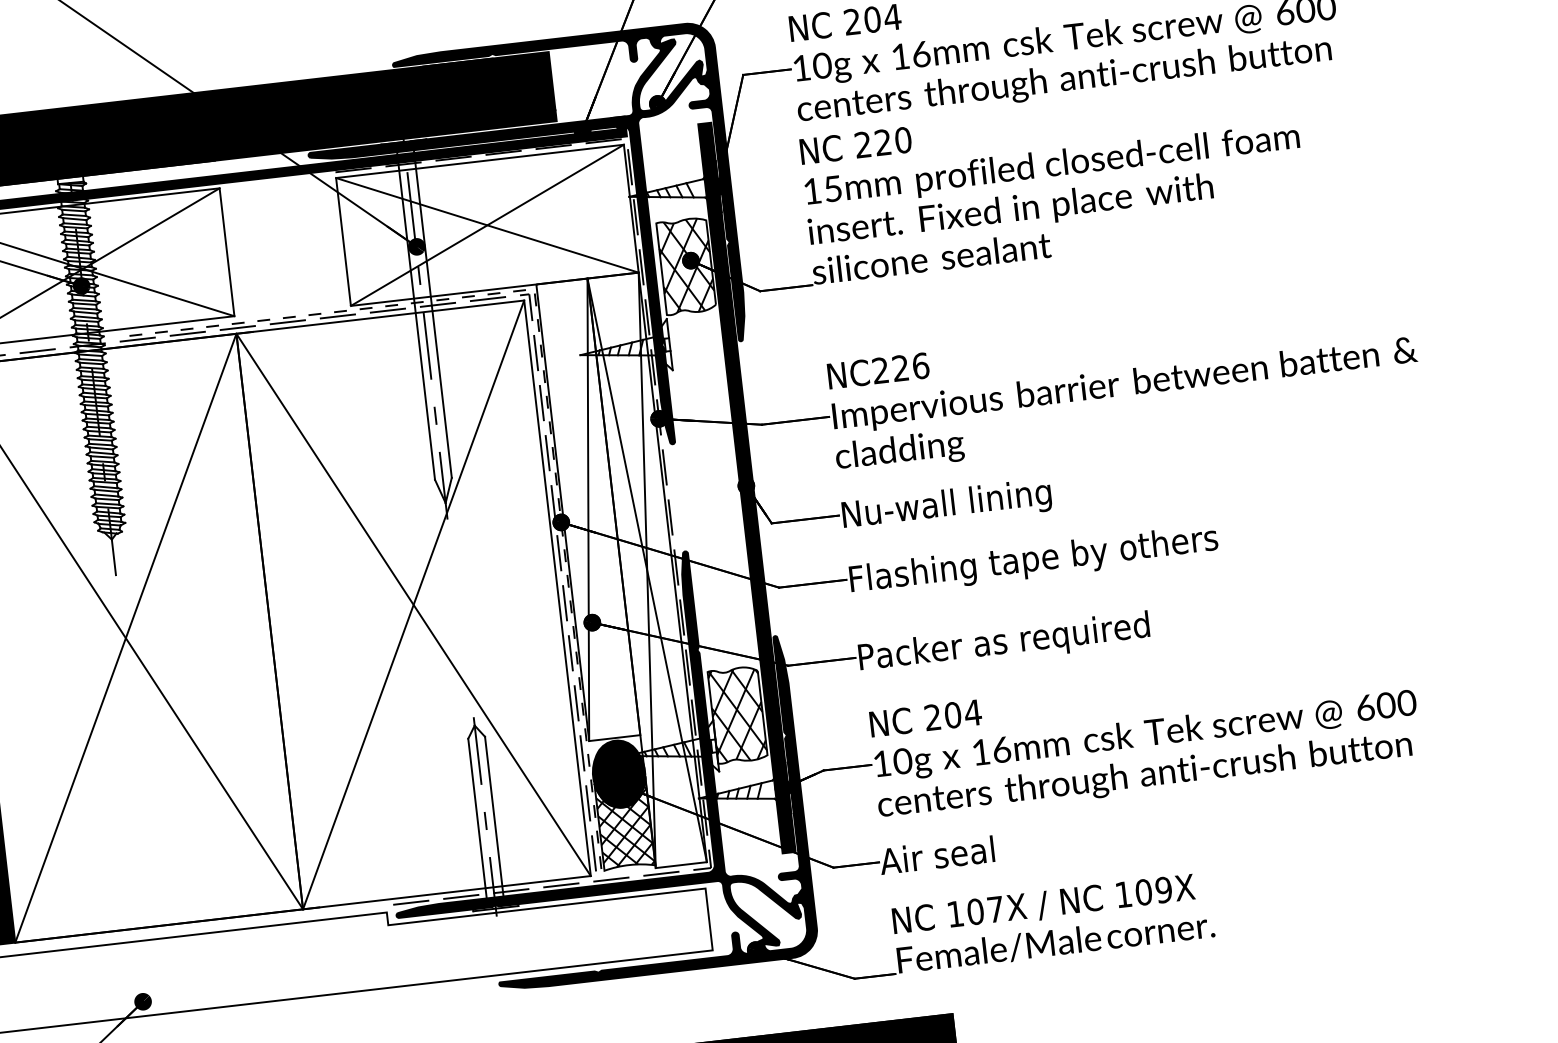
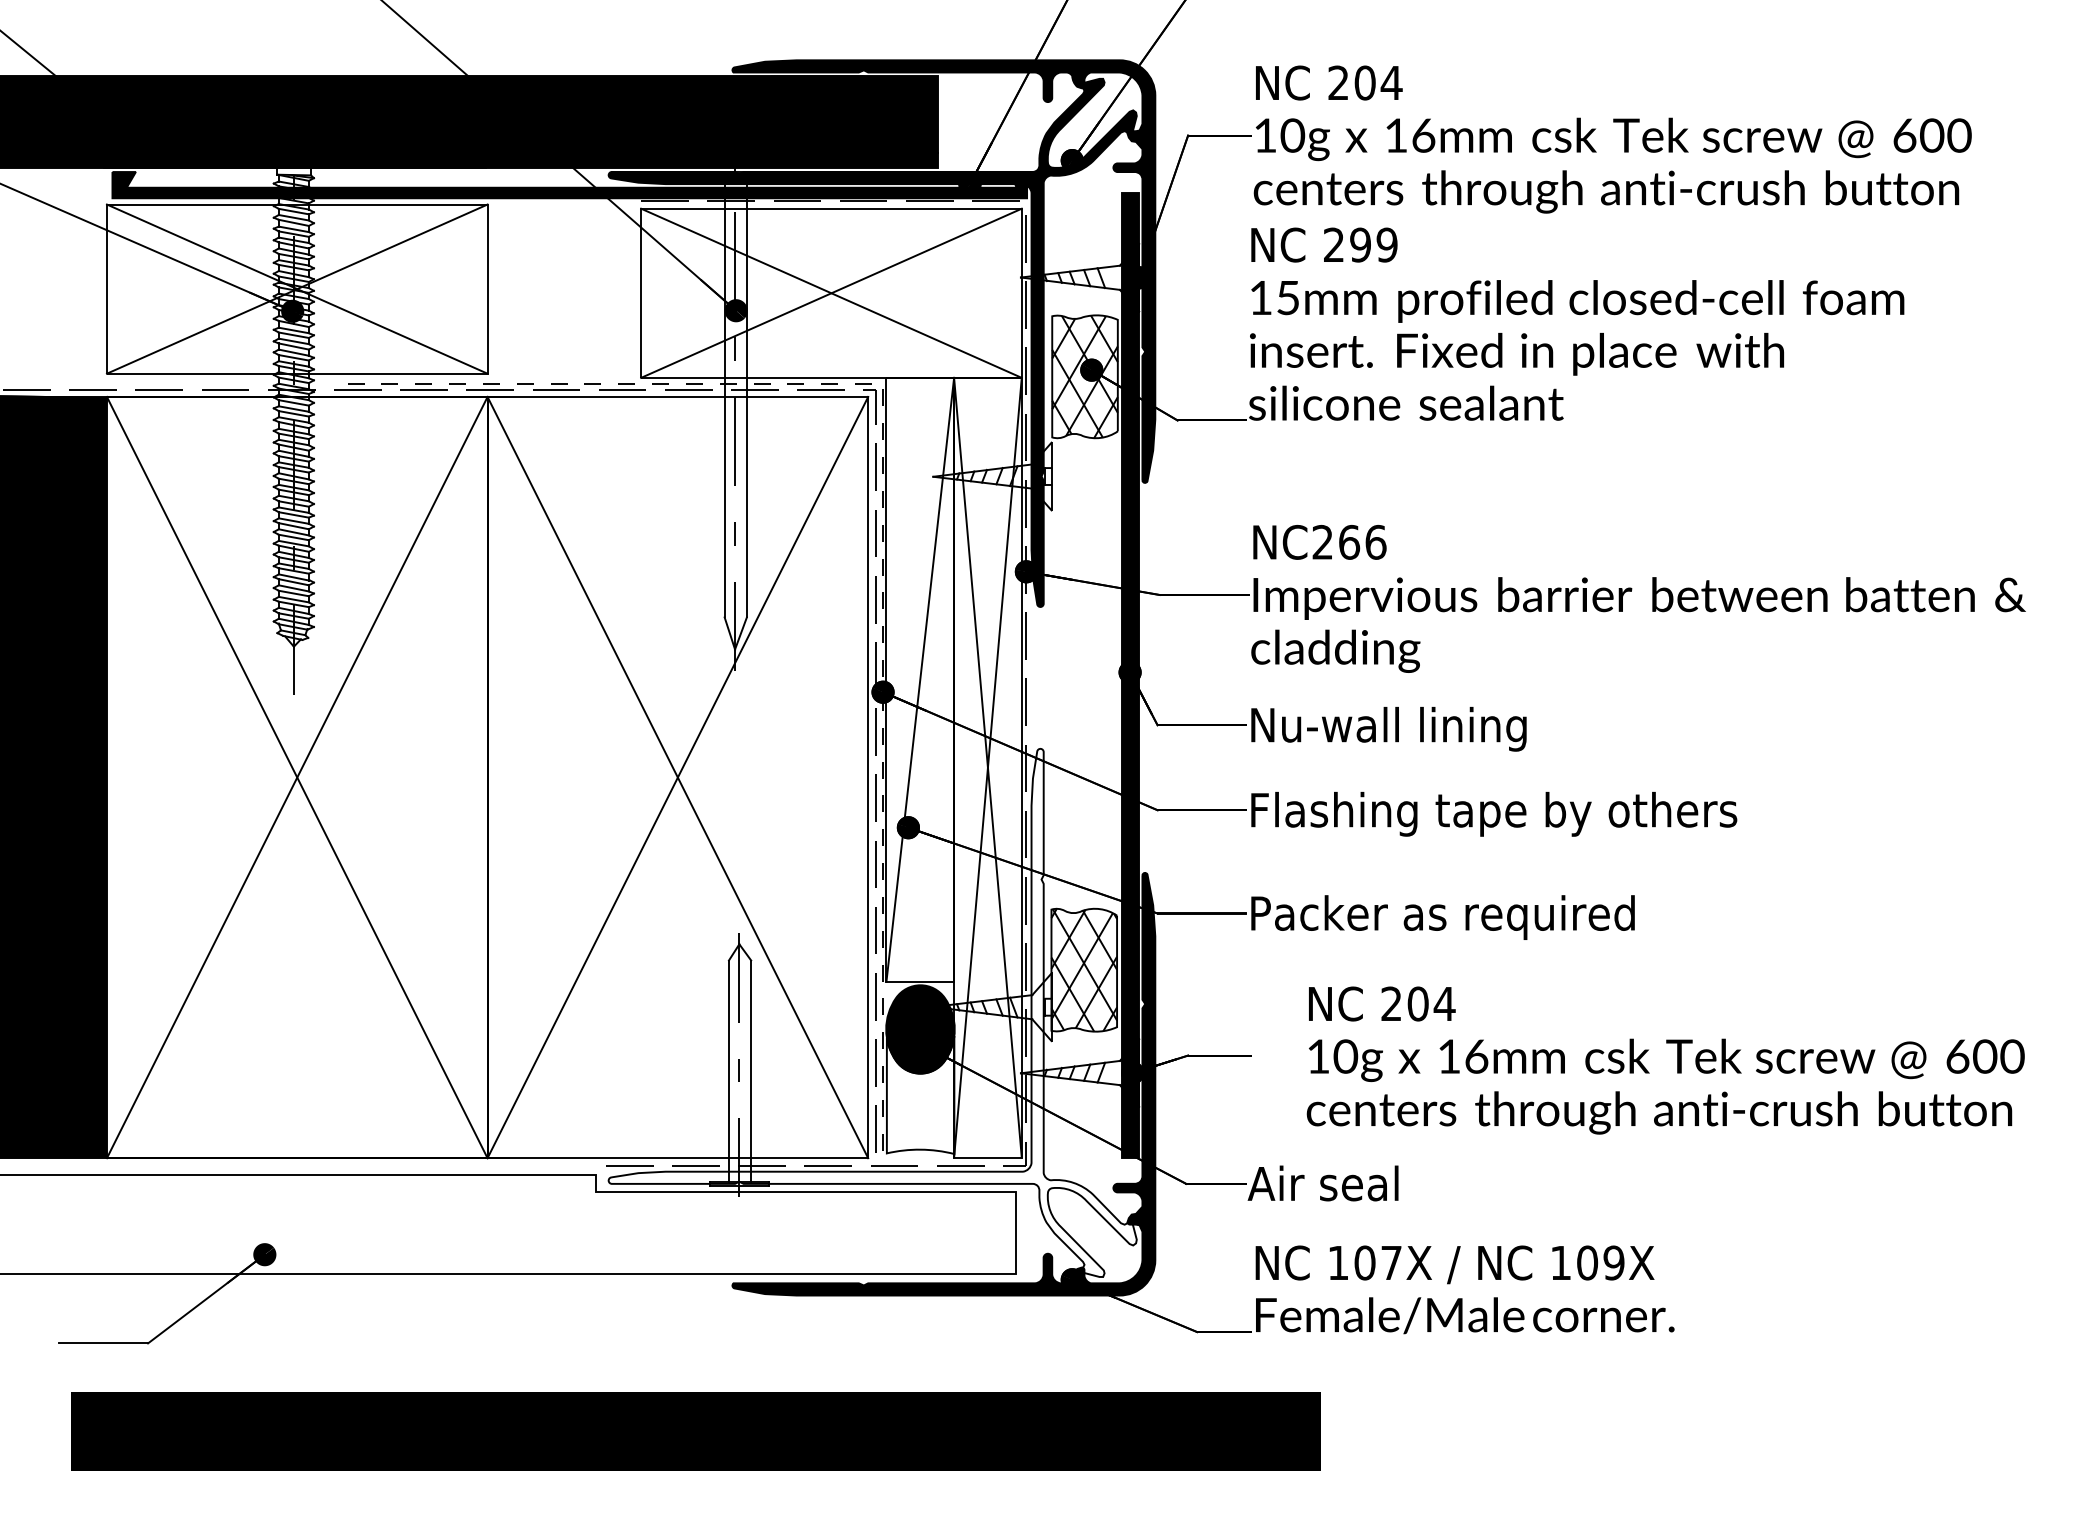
text: (892, 141) -> (1373, 244), 220 -> 299
text: (900, 367) -> (1349, 541), NC226 -> NC266
text: (1144, 736) -> (1665, 1060), moved
fill: (581, 765) -> (872, 1012), removed
hatch: (625, 827) -> (920, 1099), removed

